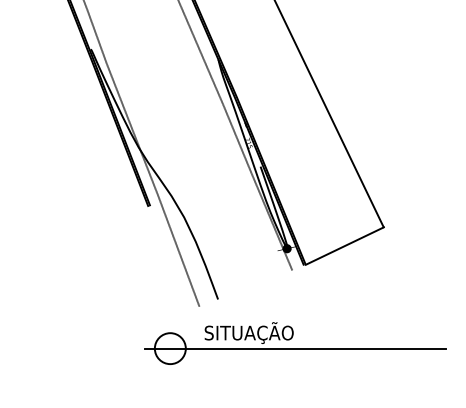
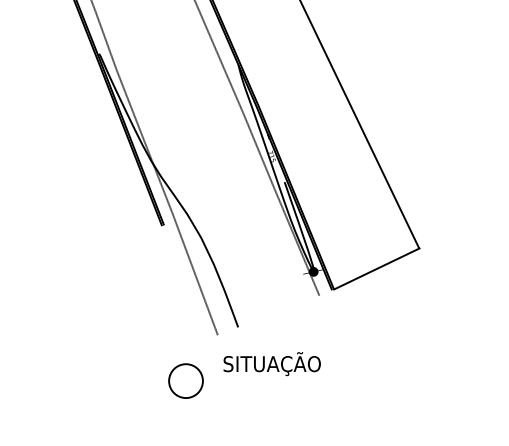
line: (295, 348) -> (322, 381), removed

